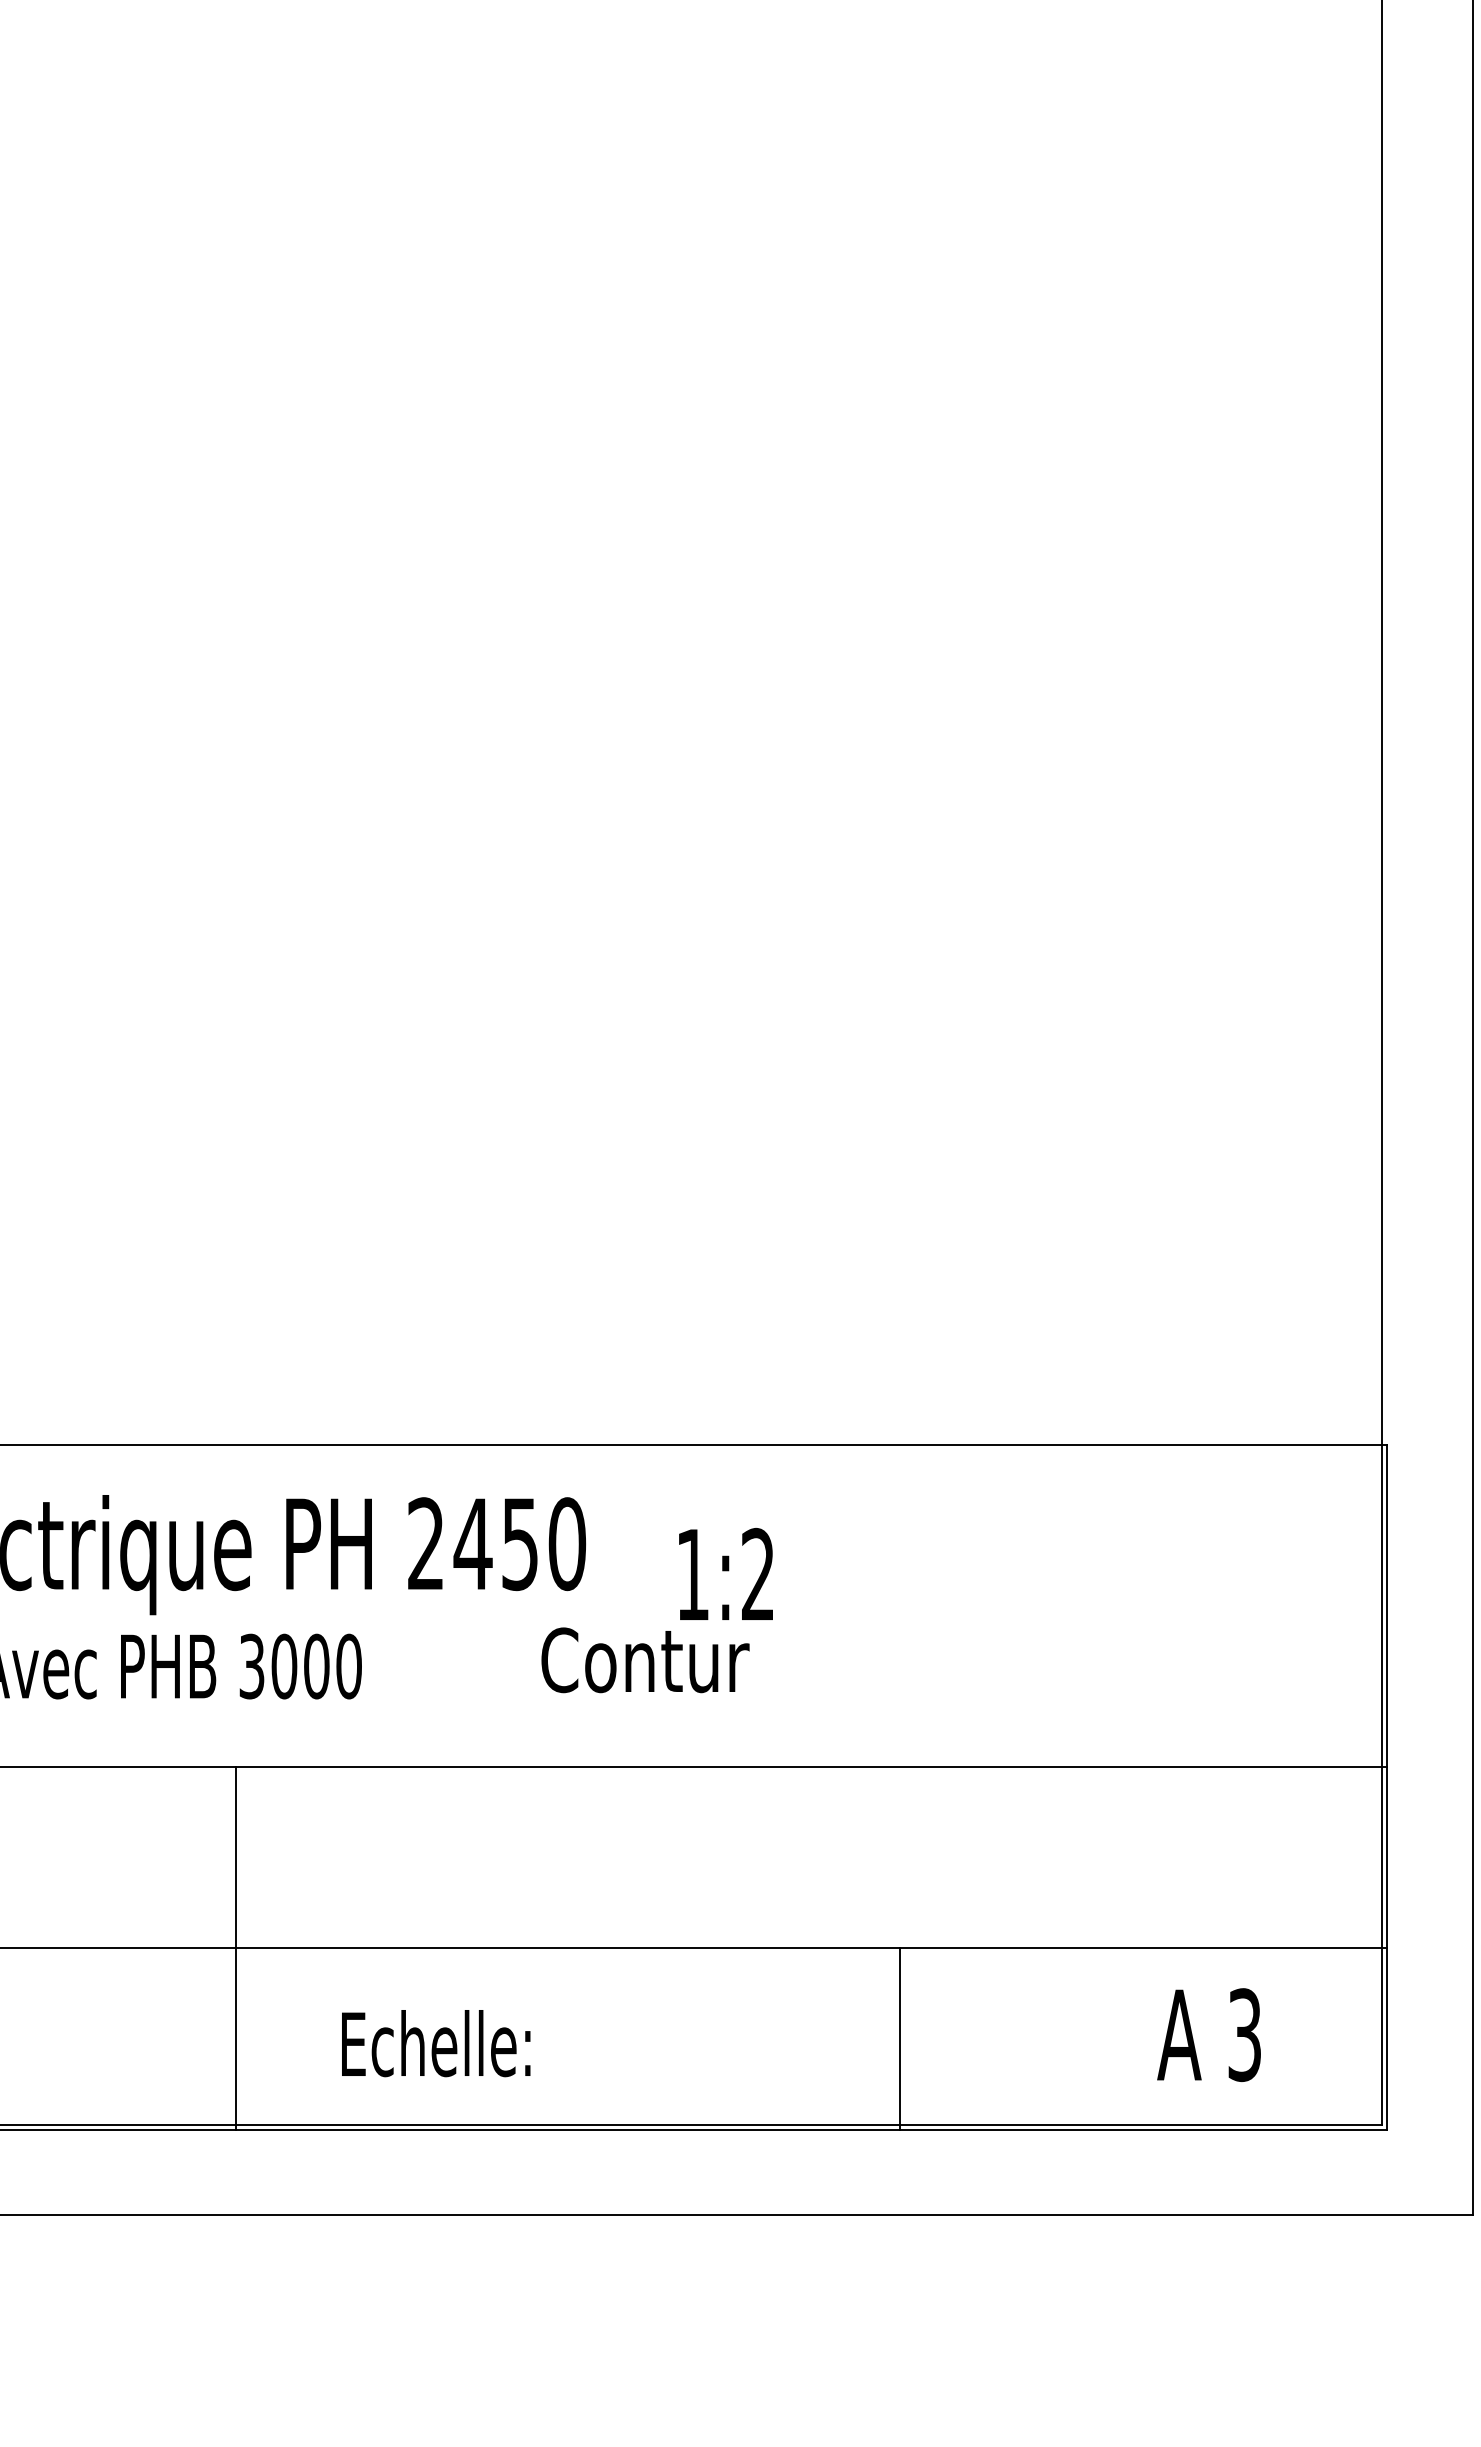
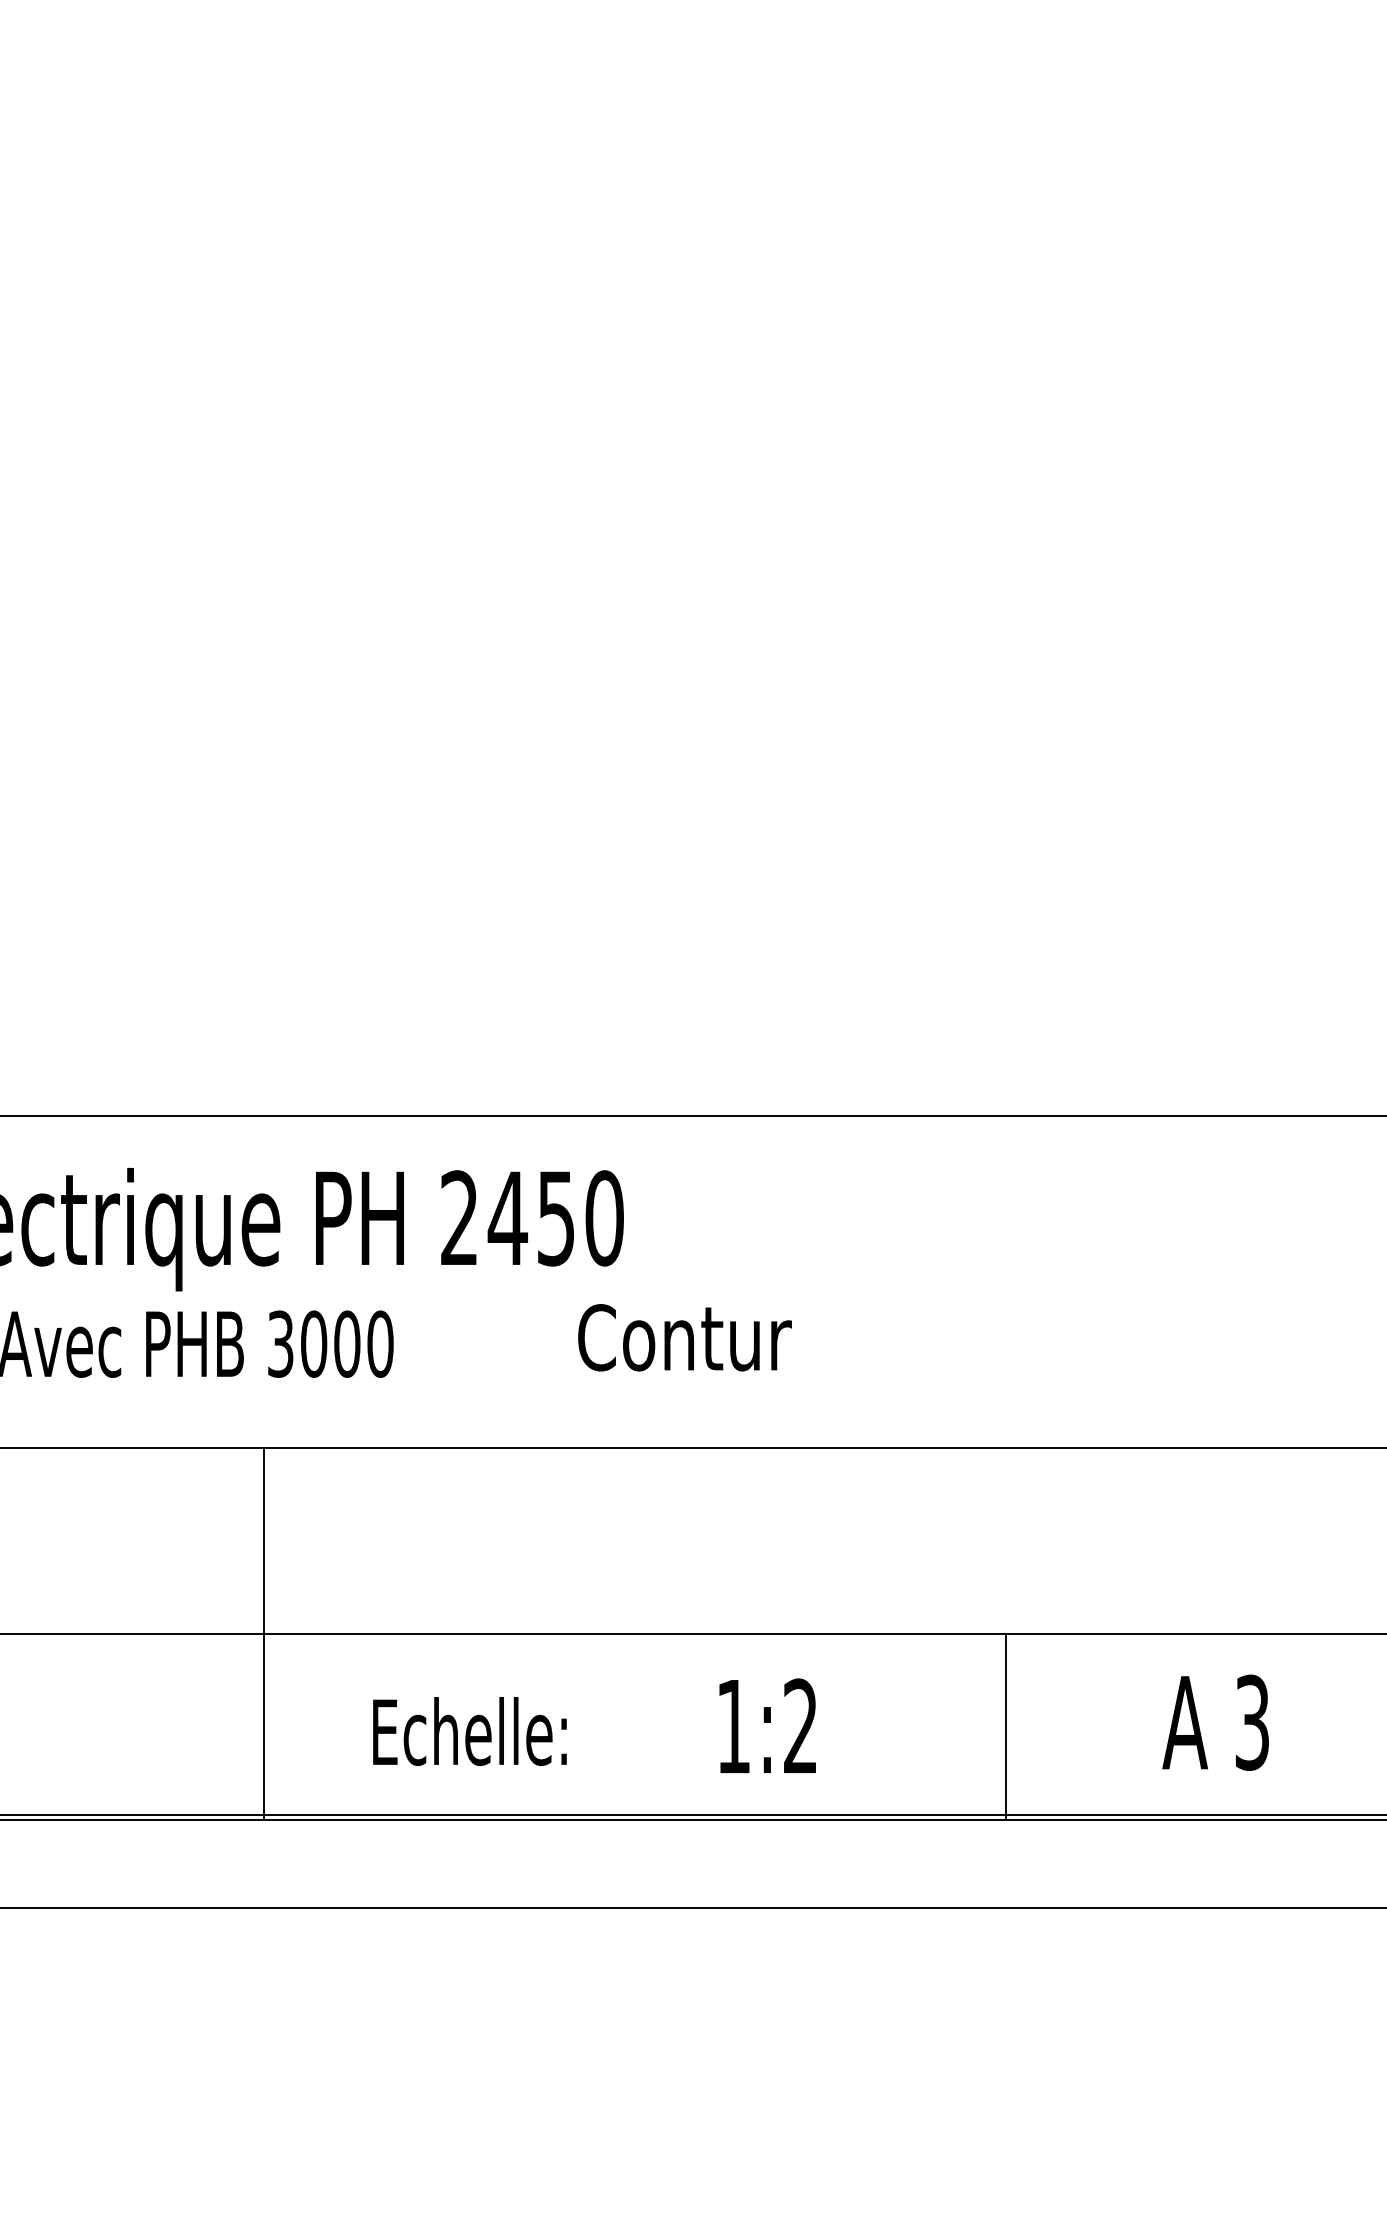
text: (725, 1573) -> (767, 1725), moved
text: (1208, 2034) -> (1215, 1722), moved
line: (899, 2038) -> (1005, 1726), moved

